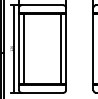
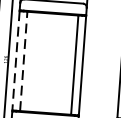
line: (24, 48) -> (23, 60), solid -> dashed
line: (18, 49) -> (15, 61), solid -> dashed

